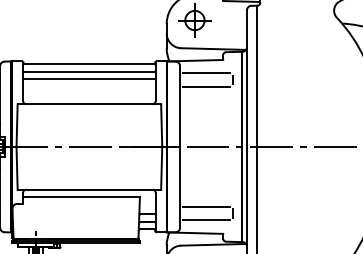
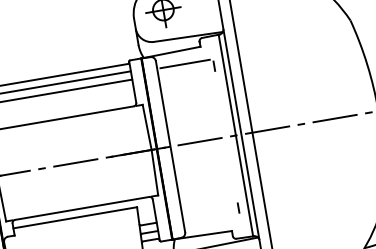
line: (206, 86) -> (187, 77), removed
line: (206, 207) -> (209, 206), removed
line: (206, 220) -> (211, 219), removed

